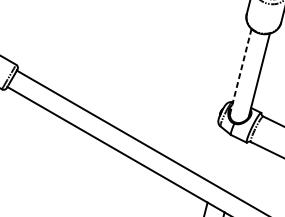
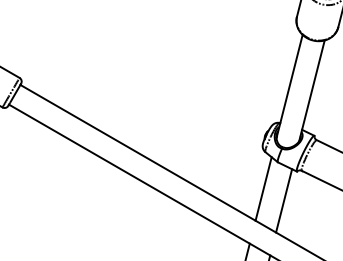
line: (240, 71) -> (289, 86), dashed -> solid
line: (218, 156) -> (263, 188), added
line: (236, 166) -> (284, 200), added

